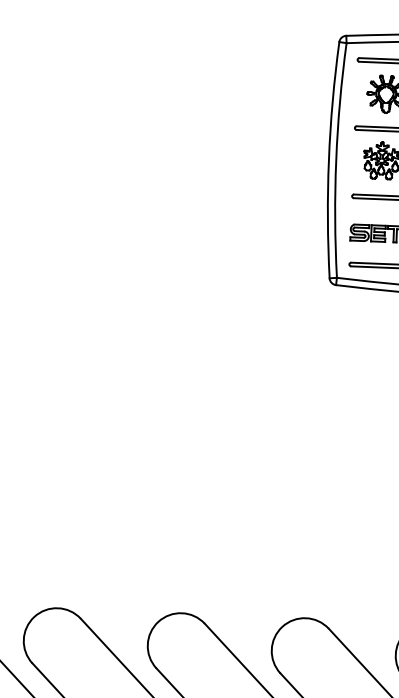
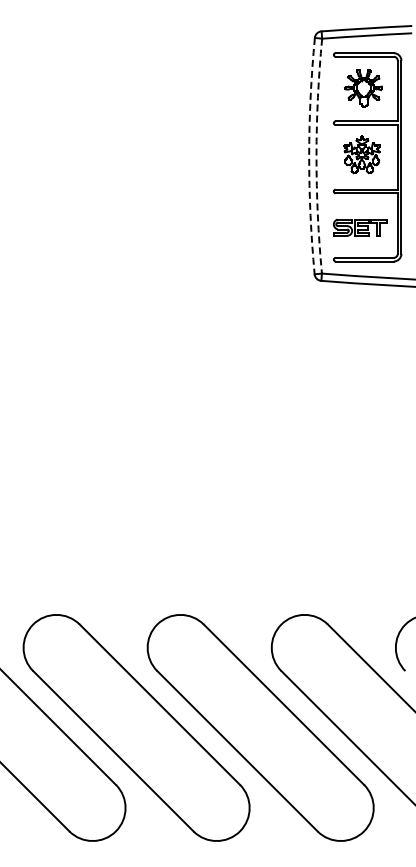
arc: (329, 160) -> (309, 156), solid -> dashed
arc: (336, 160) -> (316, 156), solid -> dashed

